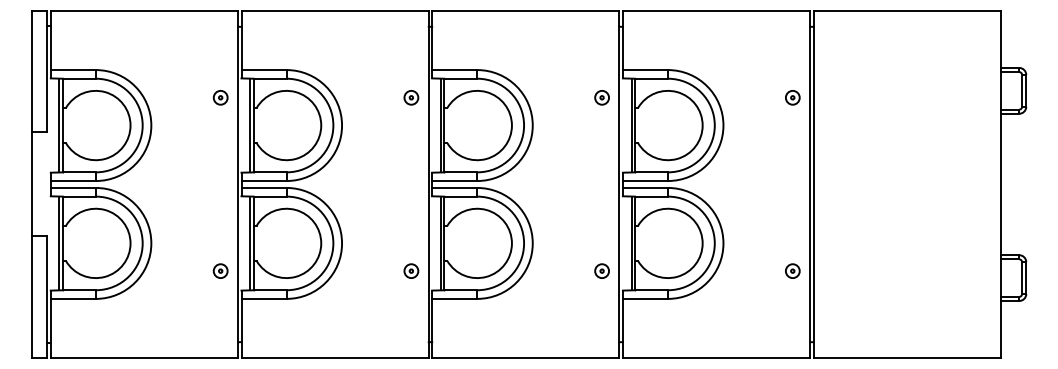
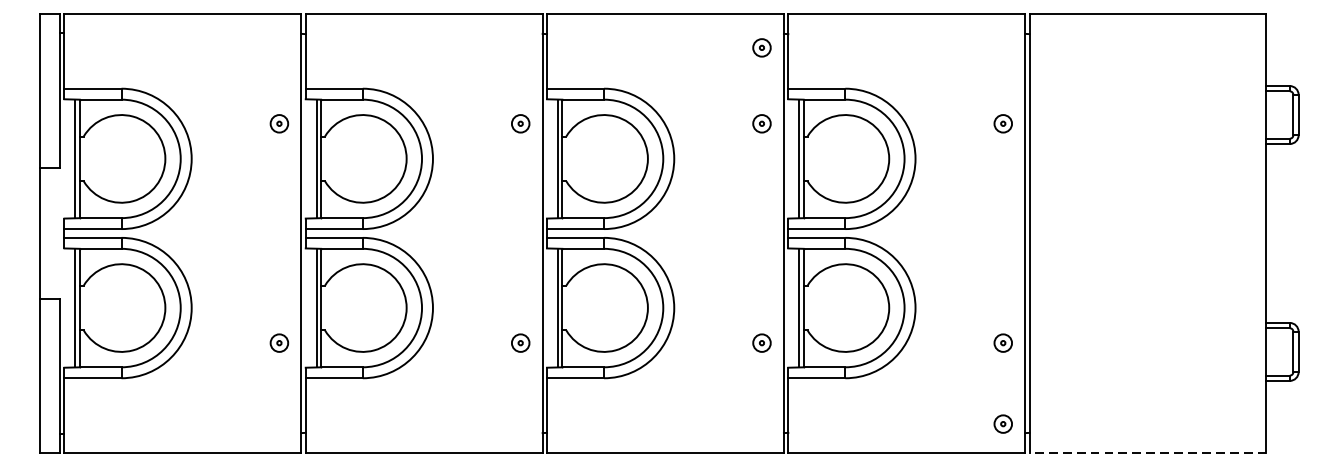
part: (601, 37) -> (761, 47), added
part: (792, 334) -> (1002, 423), added
line: (907, 357) -> (1148, 452), solid -> dashed

